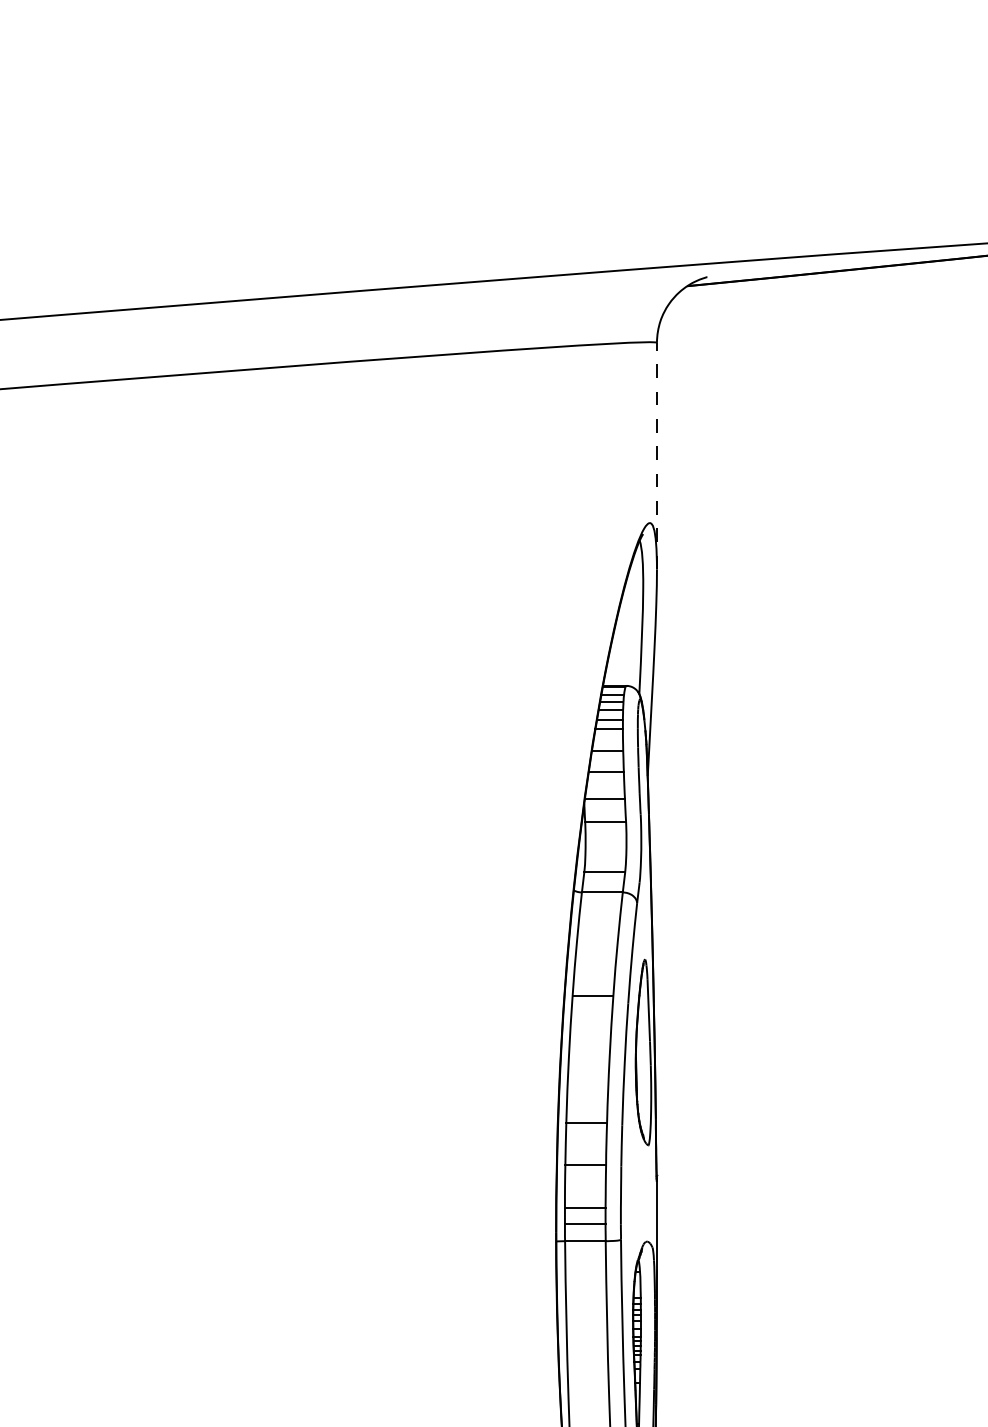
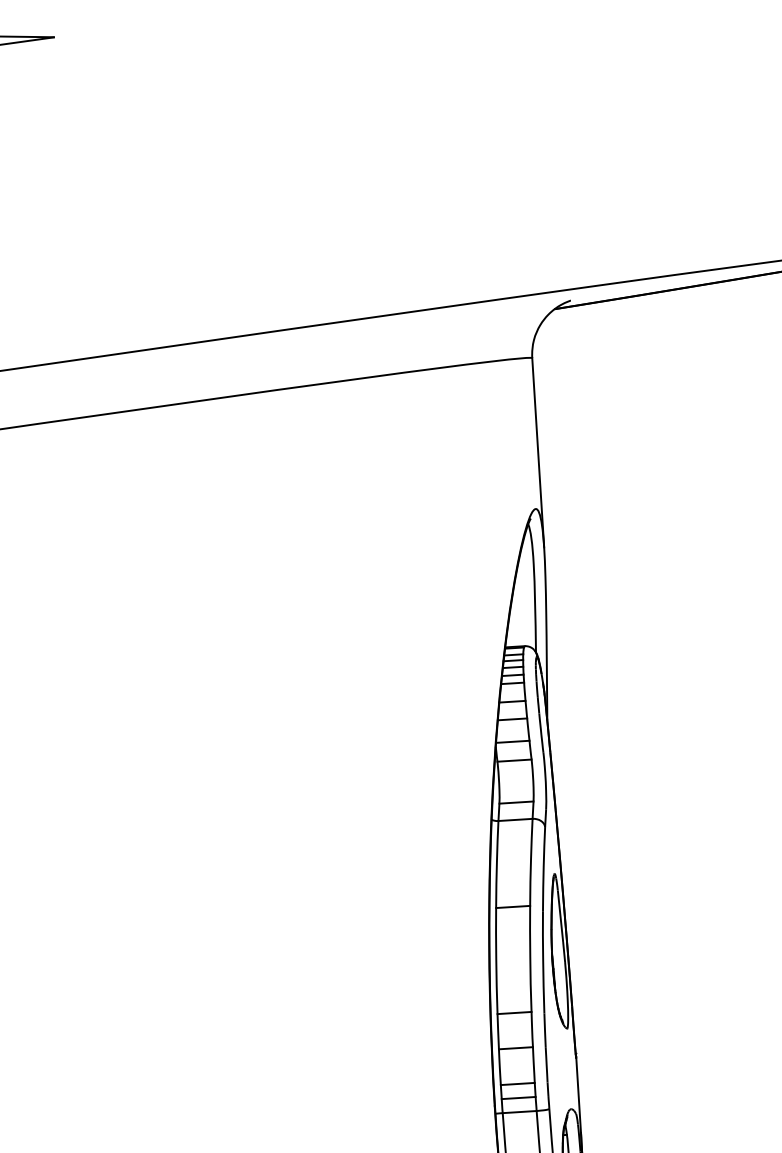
line: (656, 455) -> (537, 452), dashed -> solid

